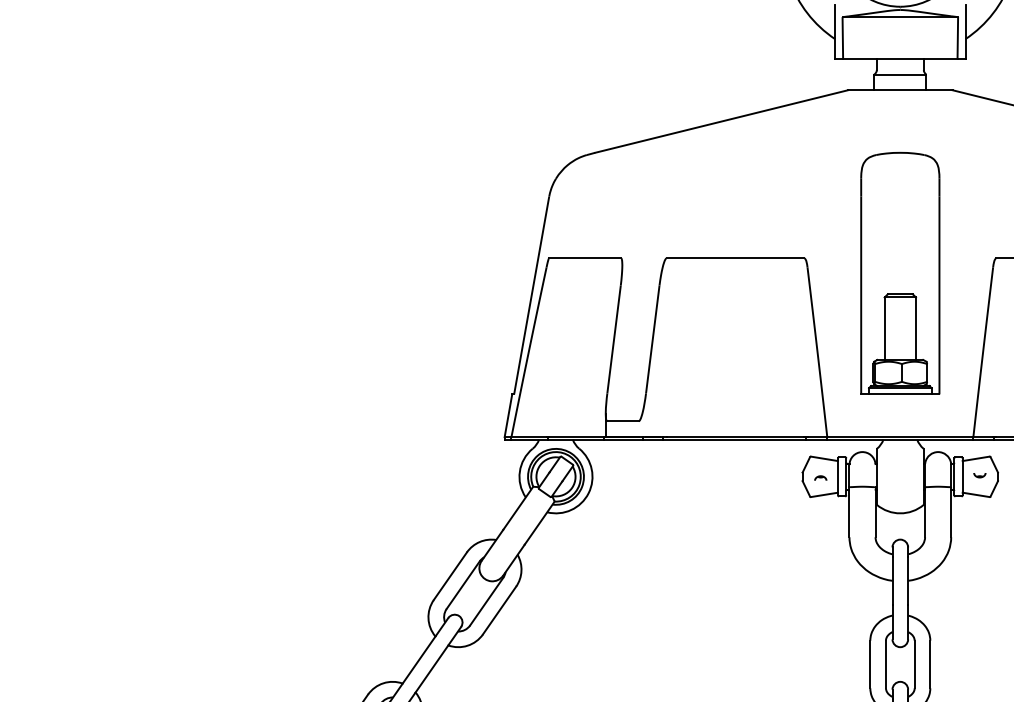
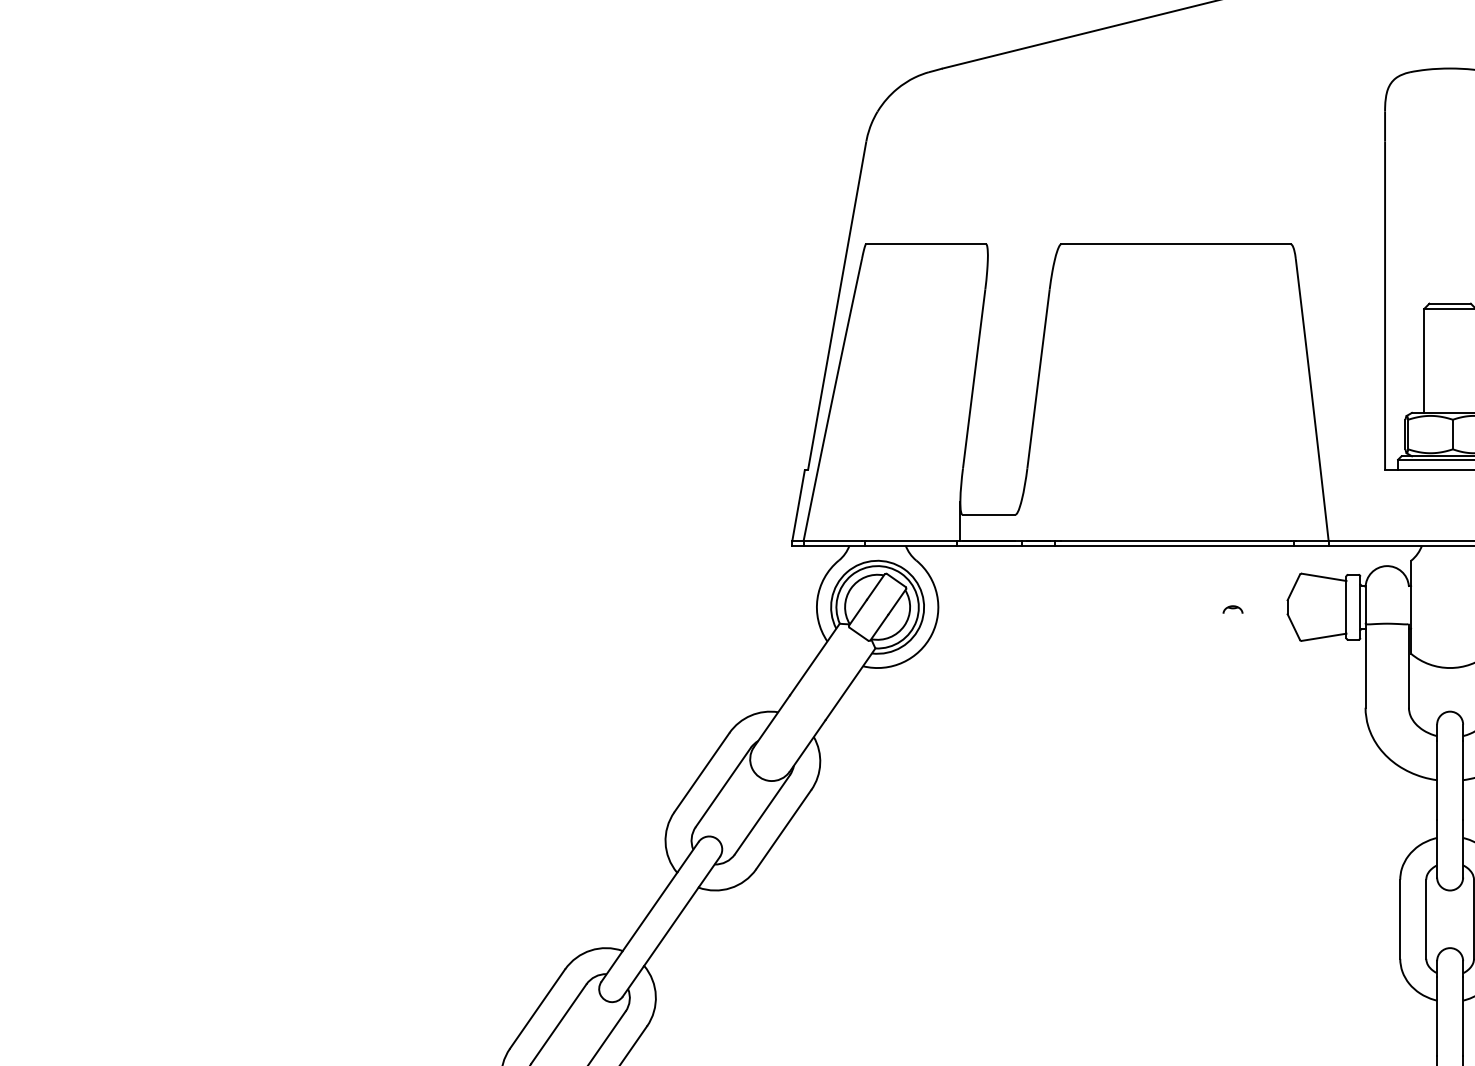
part: (820, 477) -> (1232, 608), moved

